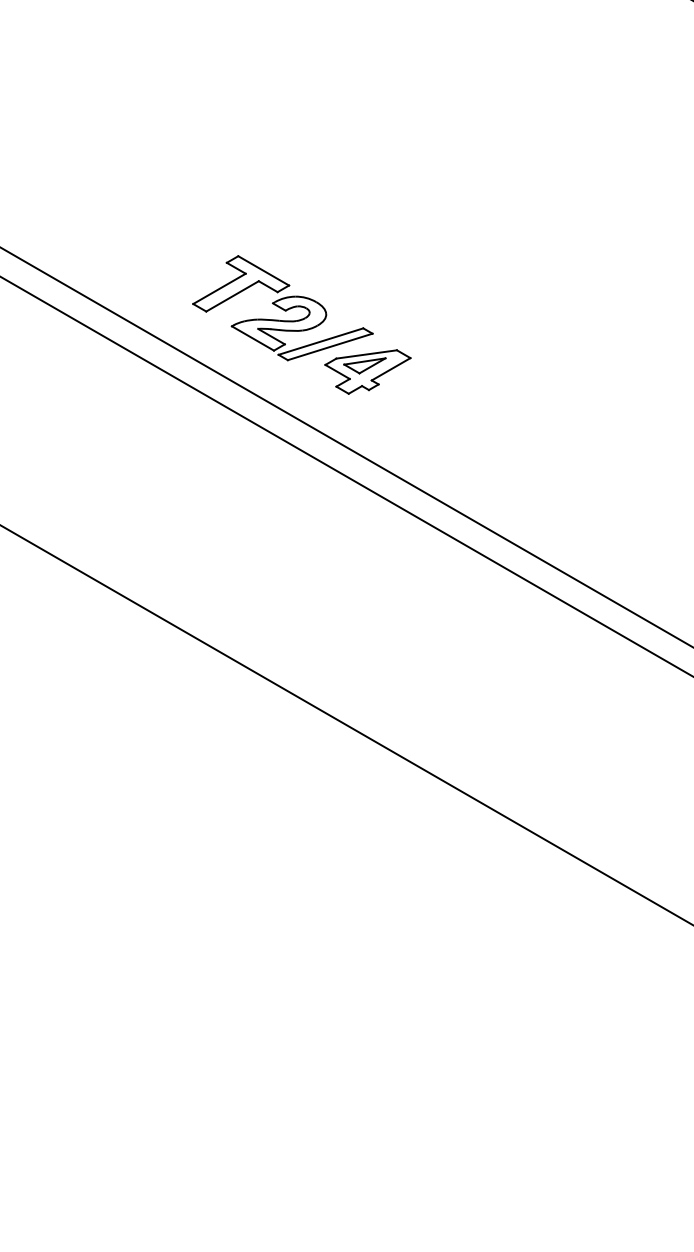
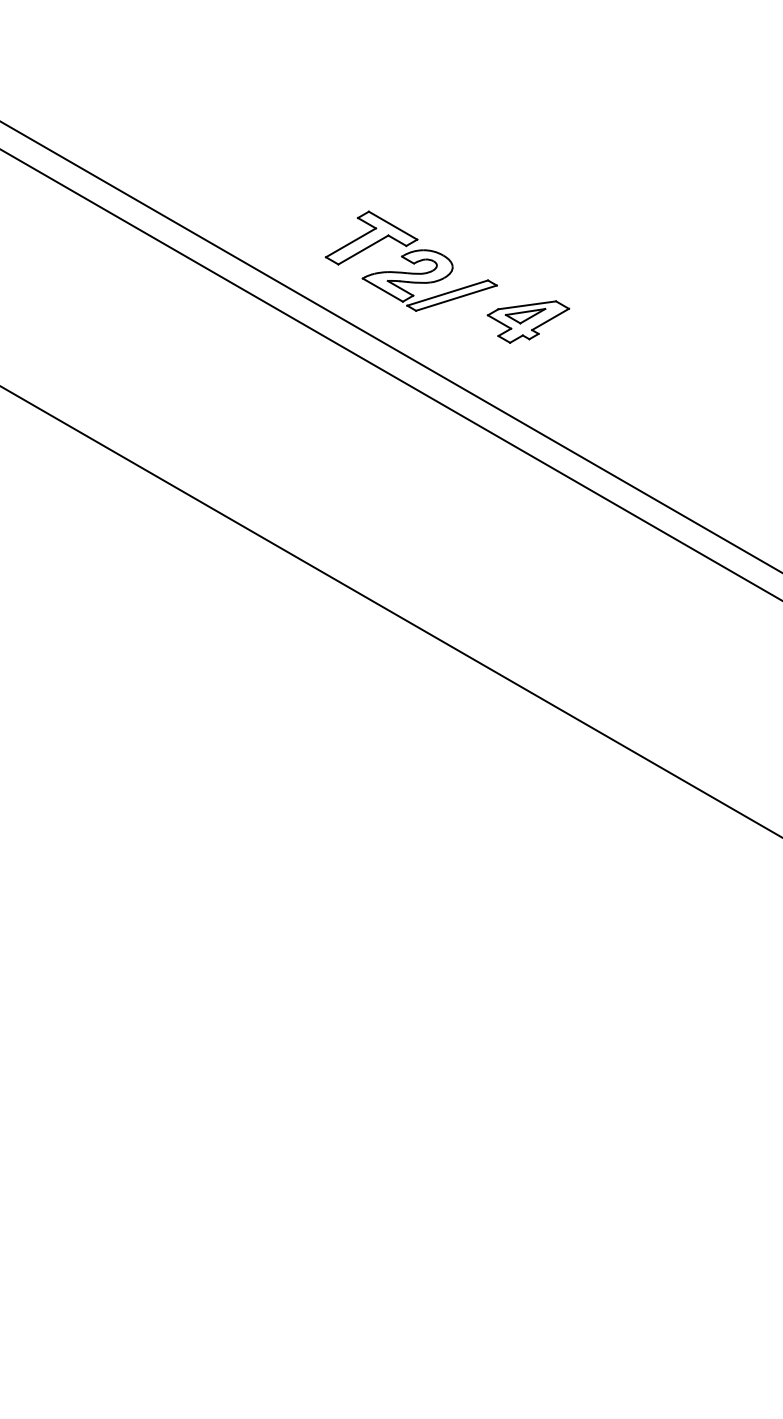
part: (368, 371) -> (528, 321), moved

